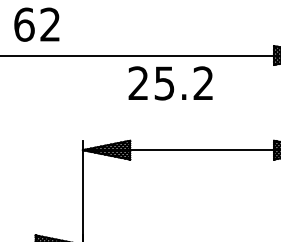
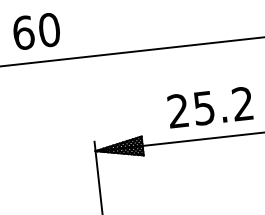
text: (50, 24) -> (49, 29), 62 -> 60
text: (170, 83) -> (210, 107), moved

